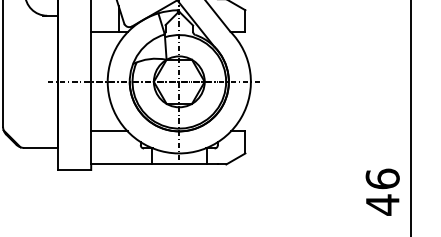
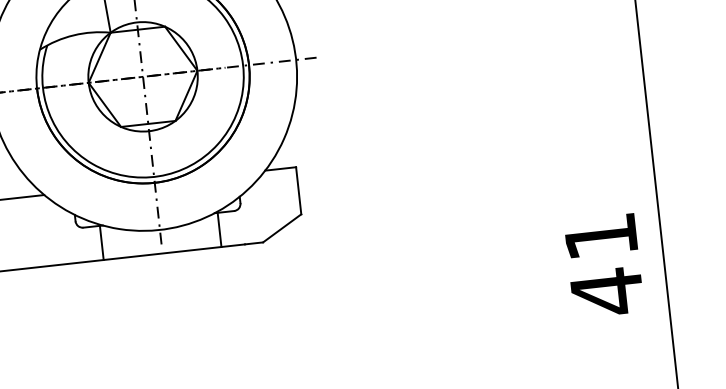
text: (382, 178) -> (600, 235), 46 -> 41

